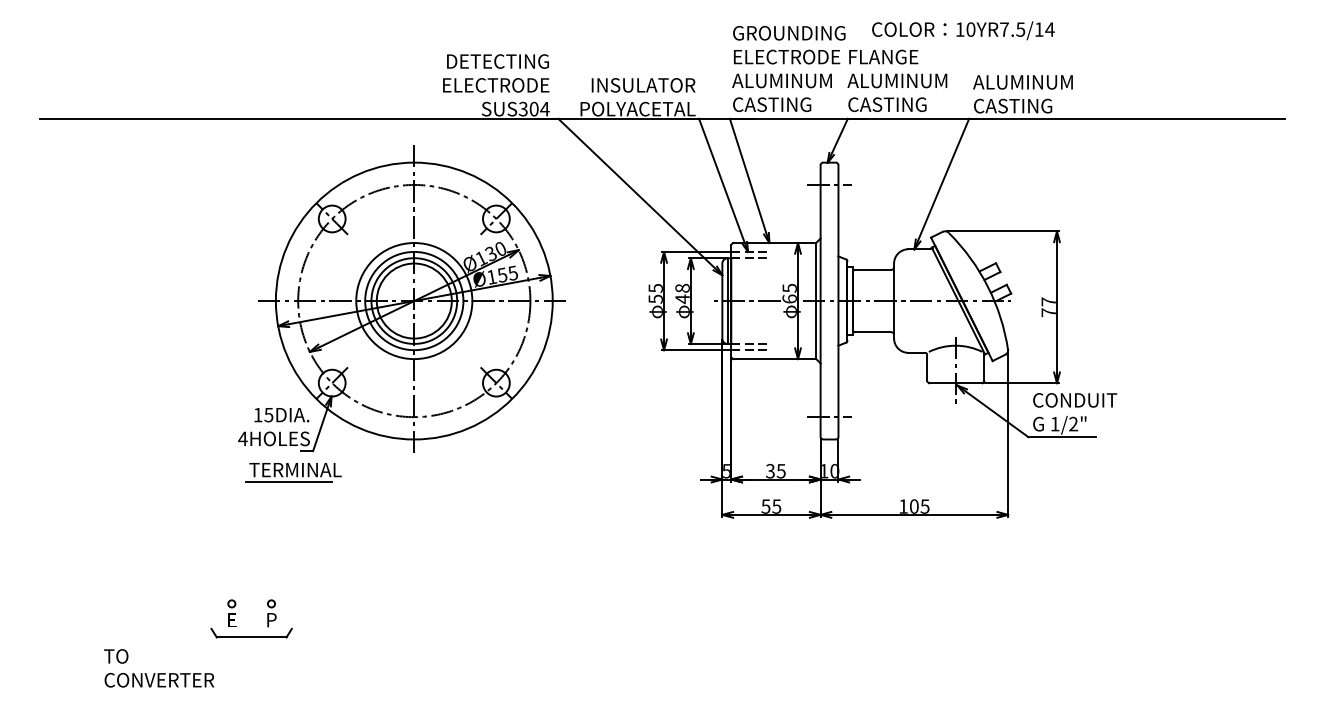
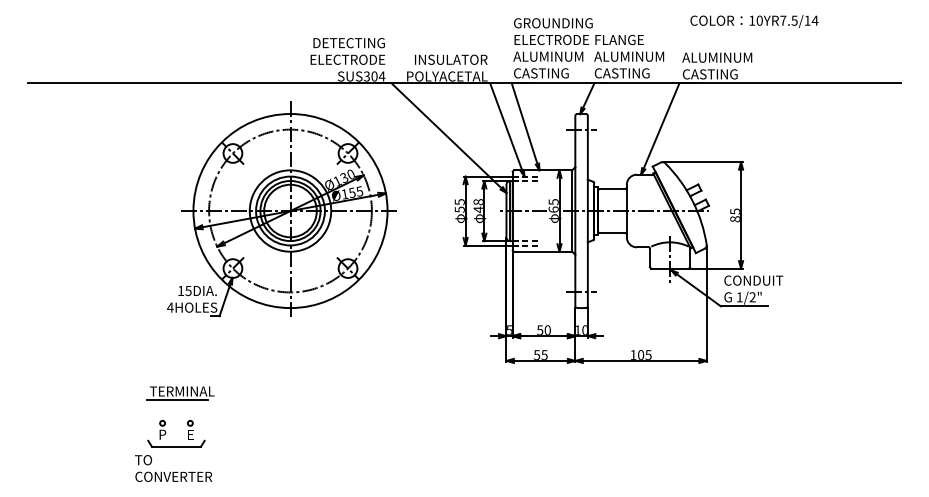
text: (963, 30) -> (754, 21), moved
text: (1047, 307) -> (734, 215), 77 -> 85
text: (775, 470) -> (543, 329), 35 -> 50
part: (293, 472) -> (180, 393), moved
text: (231, 619) -> (162, 434), E -> P
text: (271, 619) -> (190, 434), P -> E
text: (158, 668) -> (173, 468), moved

